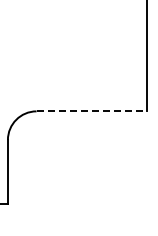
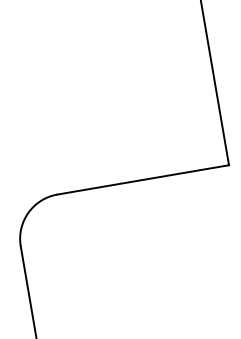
line: (92, 111) -> (144, 179), dashed -> solid

